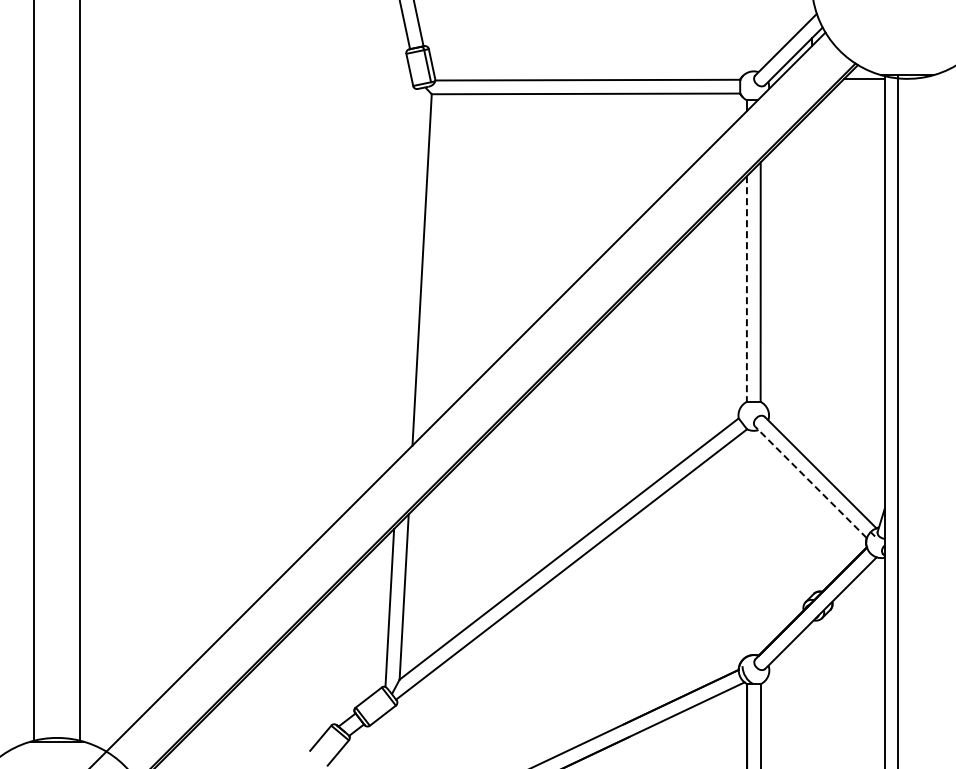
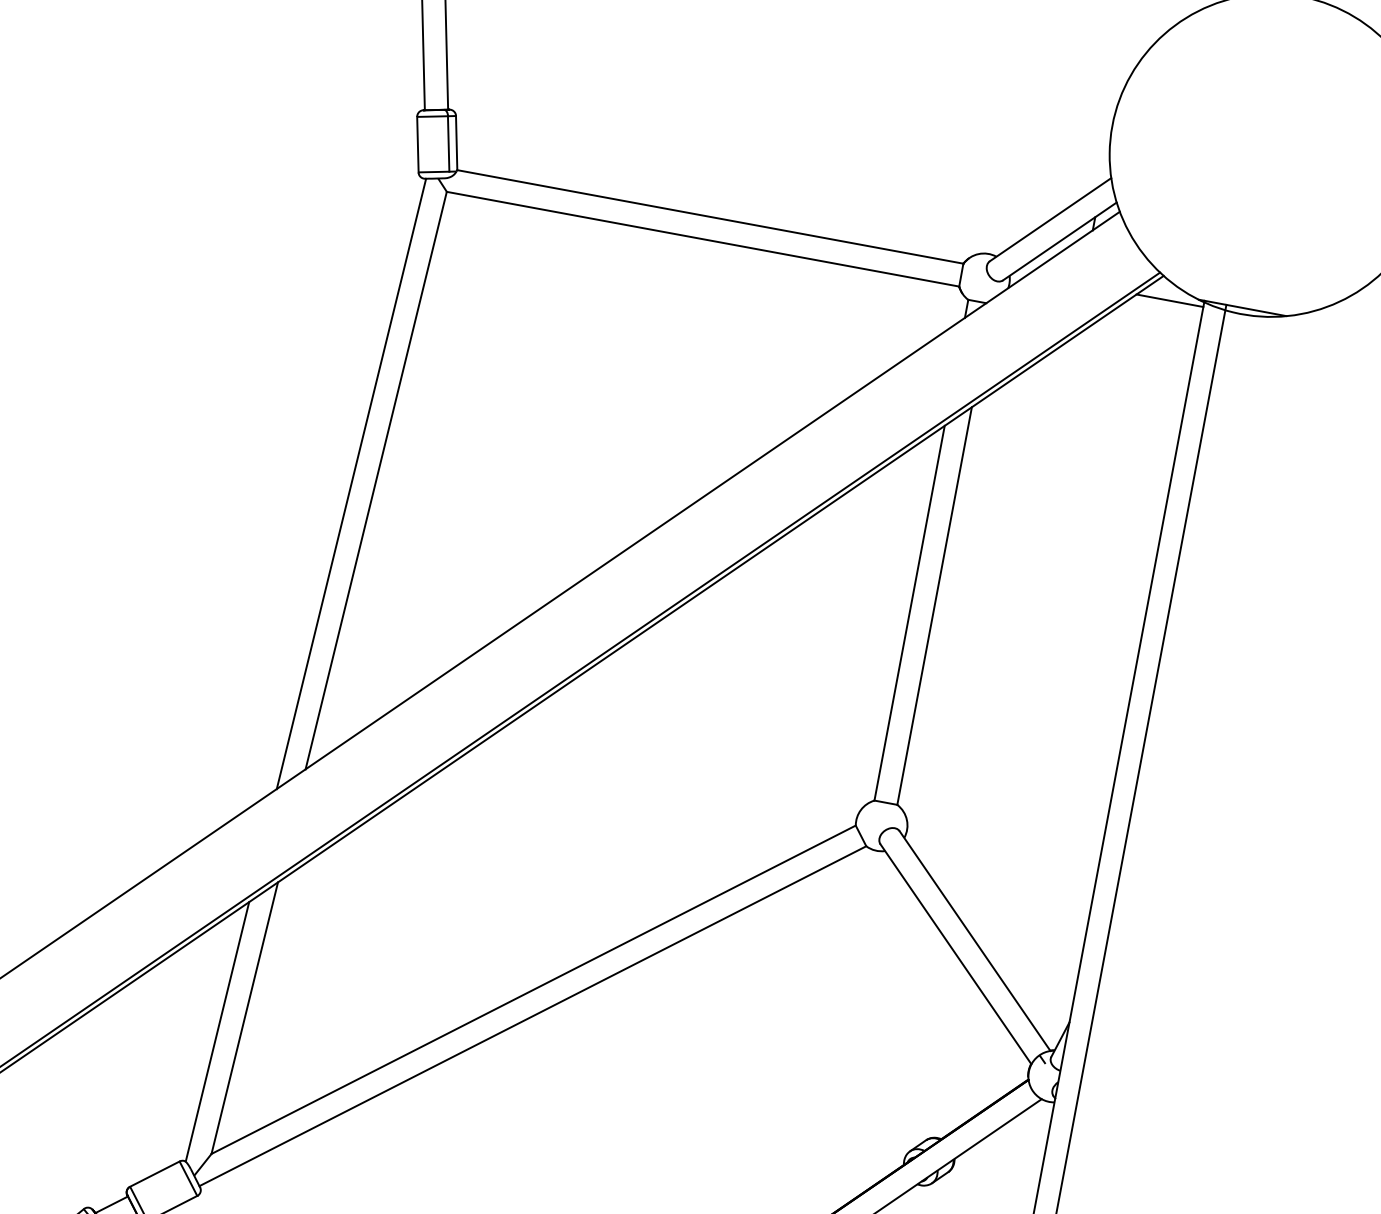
line: (407, 274) -> (350, 483), added
line: (746, 289) -> (908, 613), dashed -> solid
line: (811, 482) -> (956, 954), dashed -> solid

